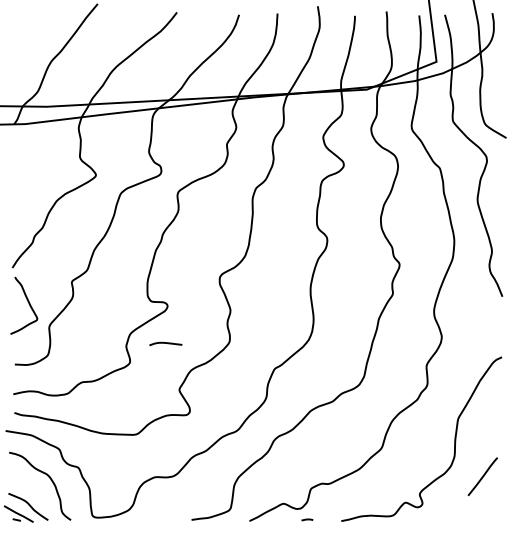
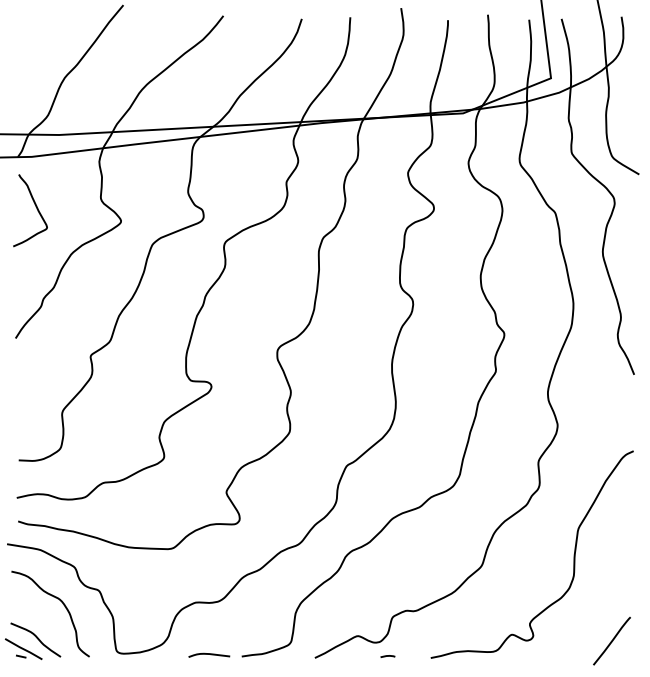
curve: (28, 304) -> (35, 209), moved
curve: (165, 343) -> (208, 654), moved
line: (482, 476) -> (611, 640), moved

